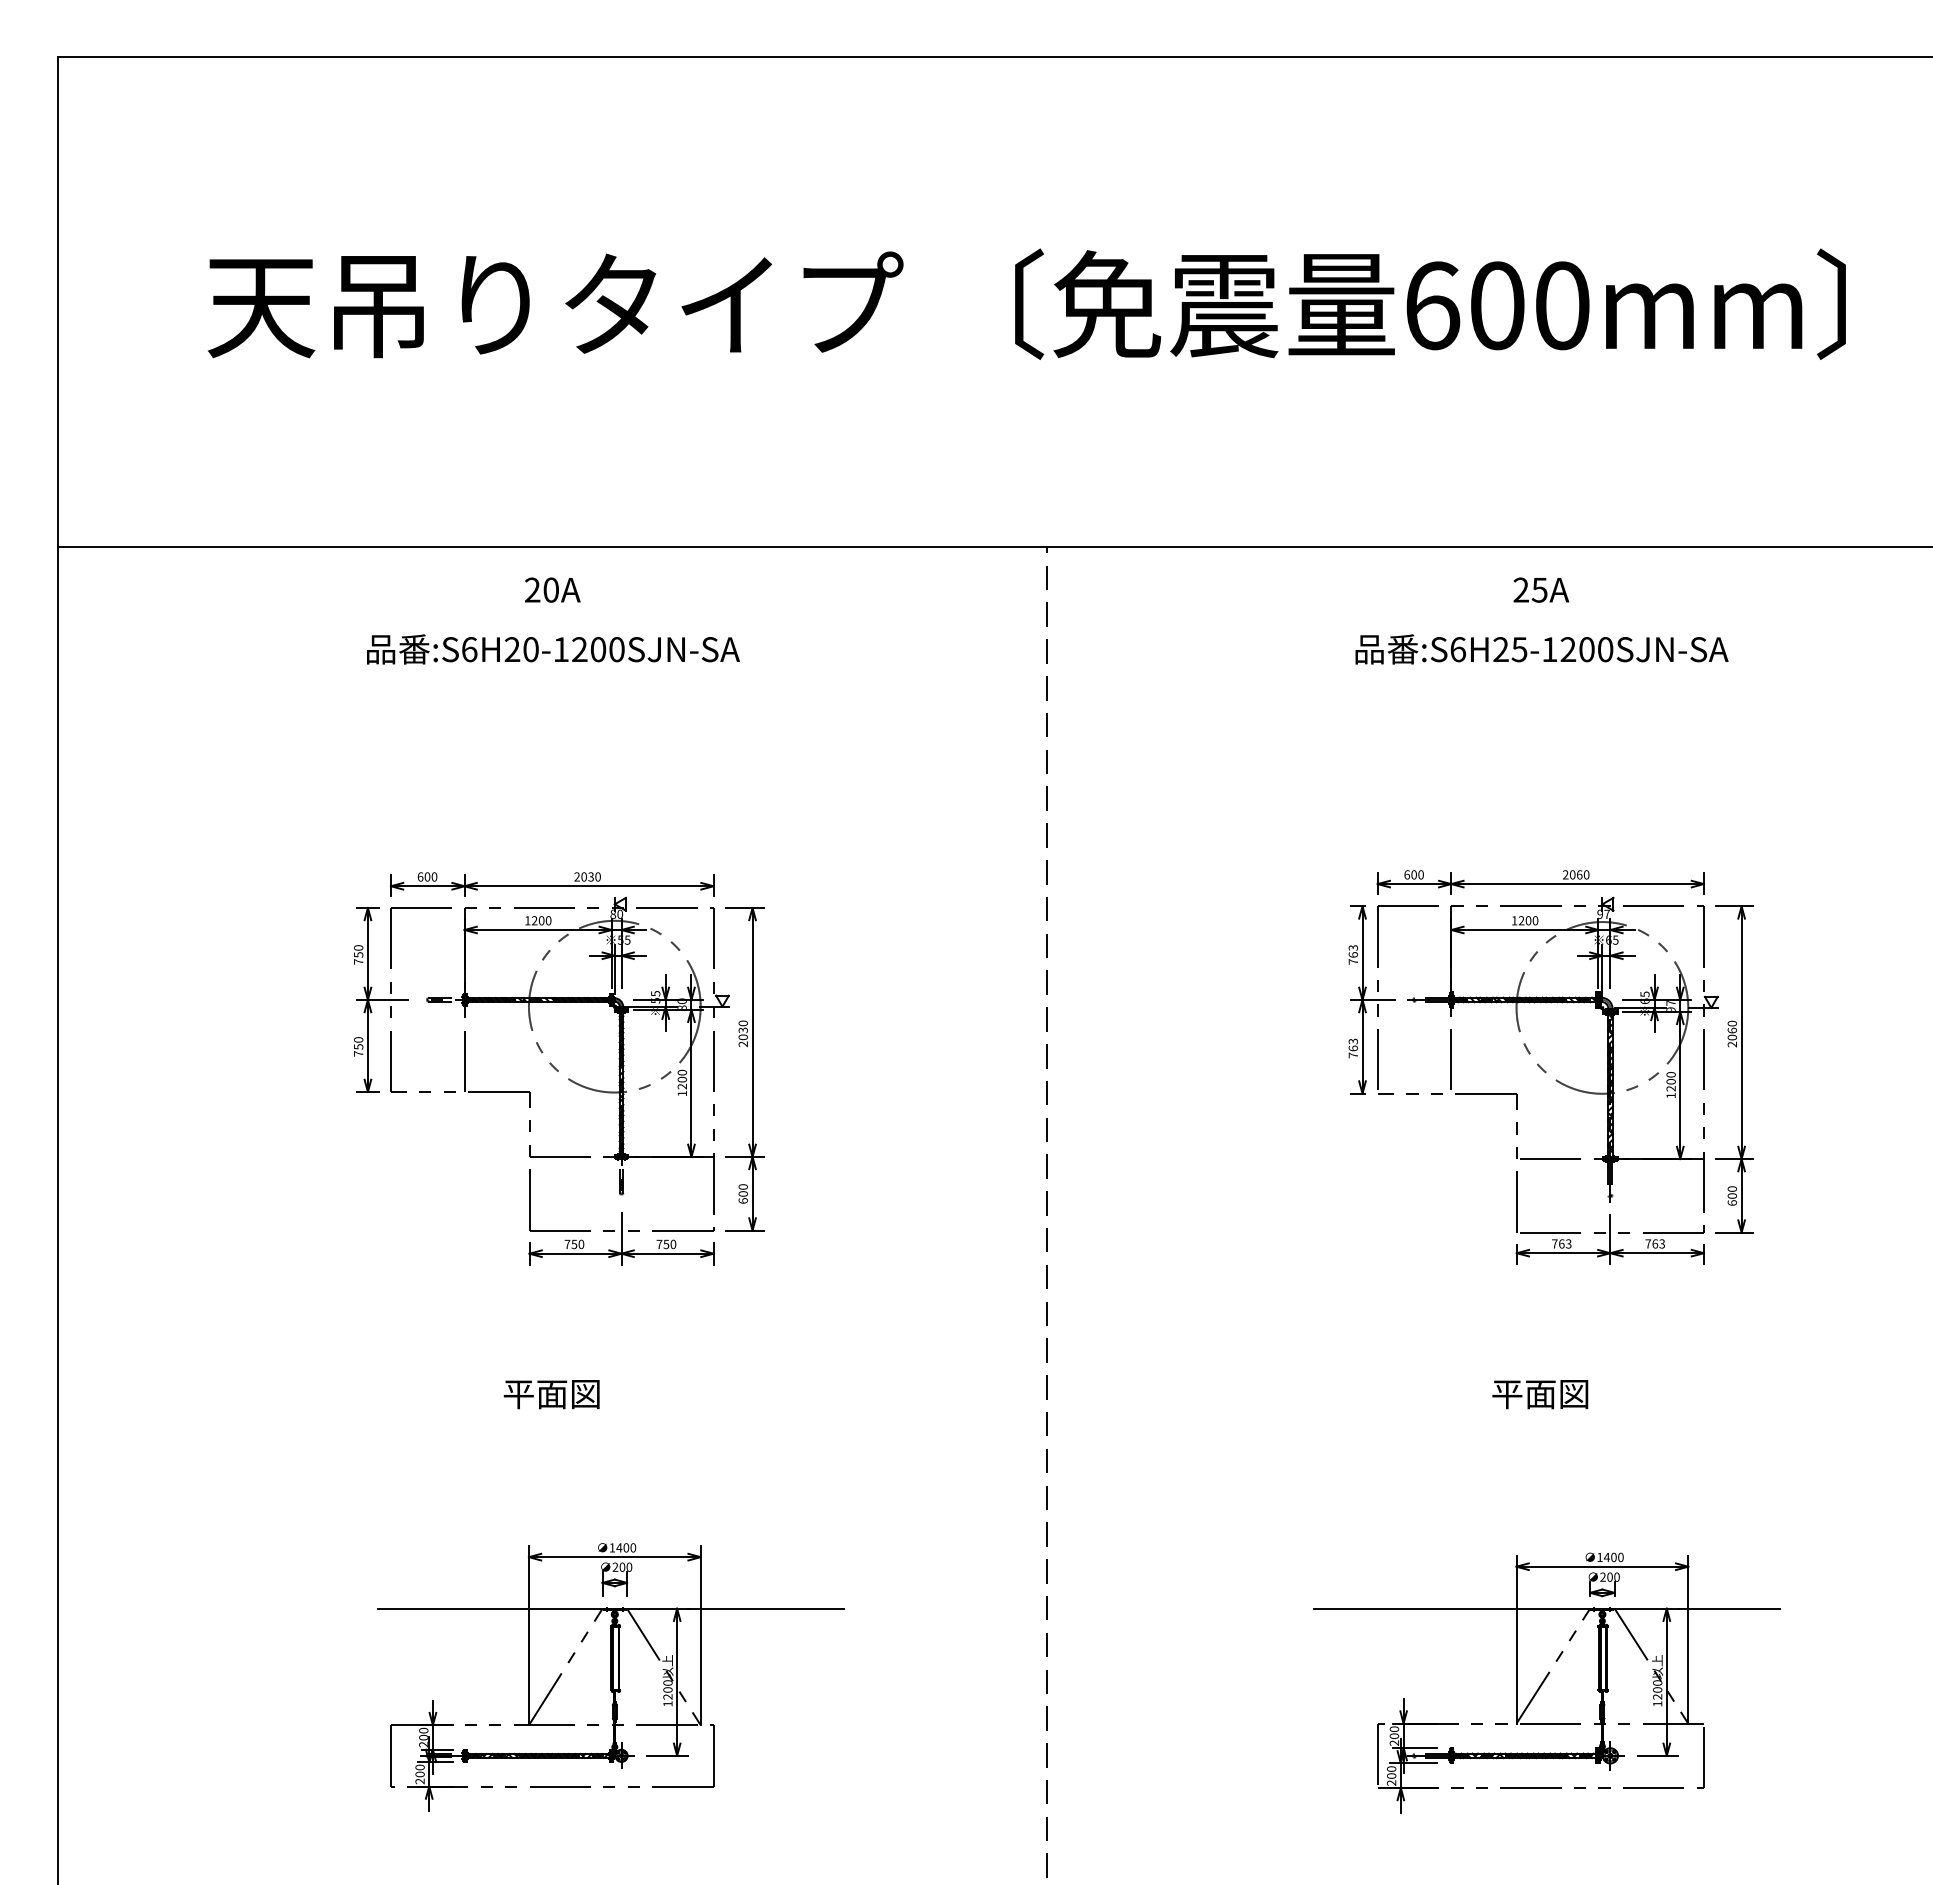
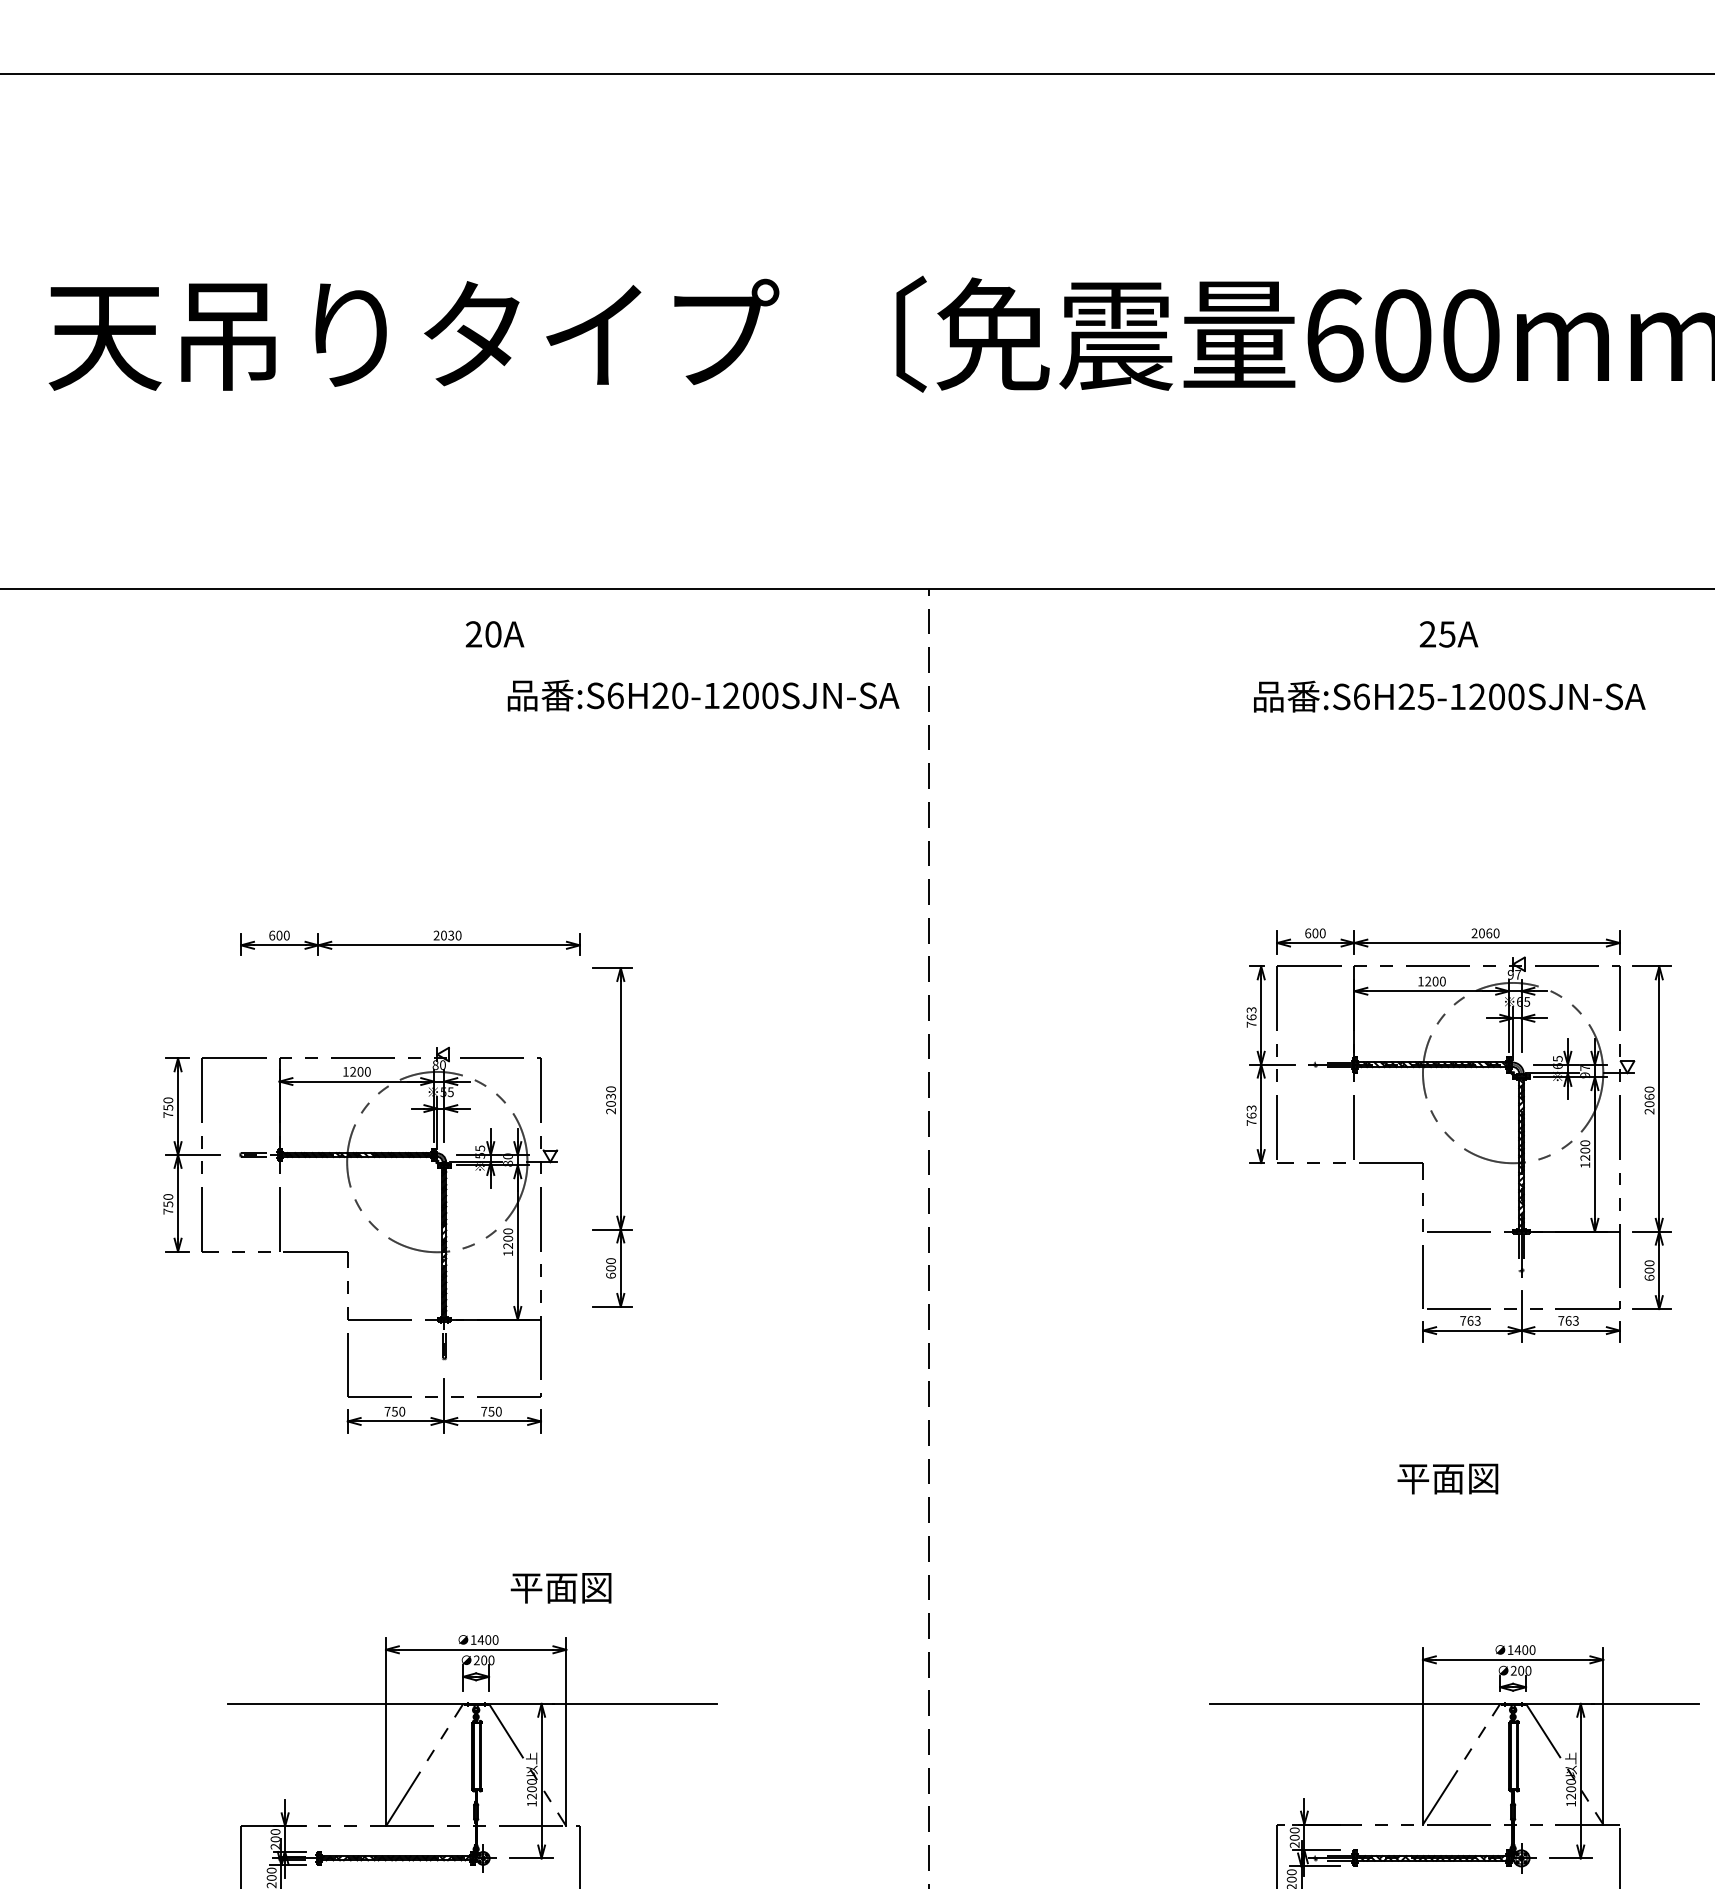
text: (552, 589) -> (494, 633), moved
text: (553, 649) -> (703, 695), moved
part: (529, 1091) -> (347, 1251), moved
text: (551, 1394) -> (560, 1588), moved

